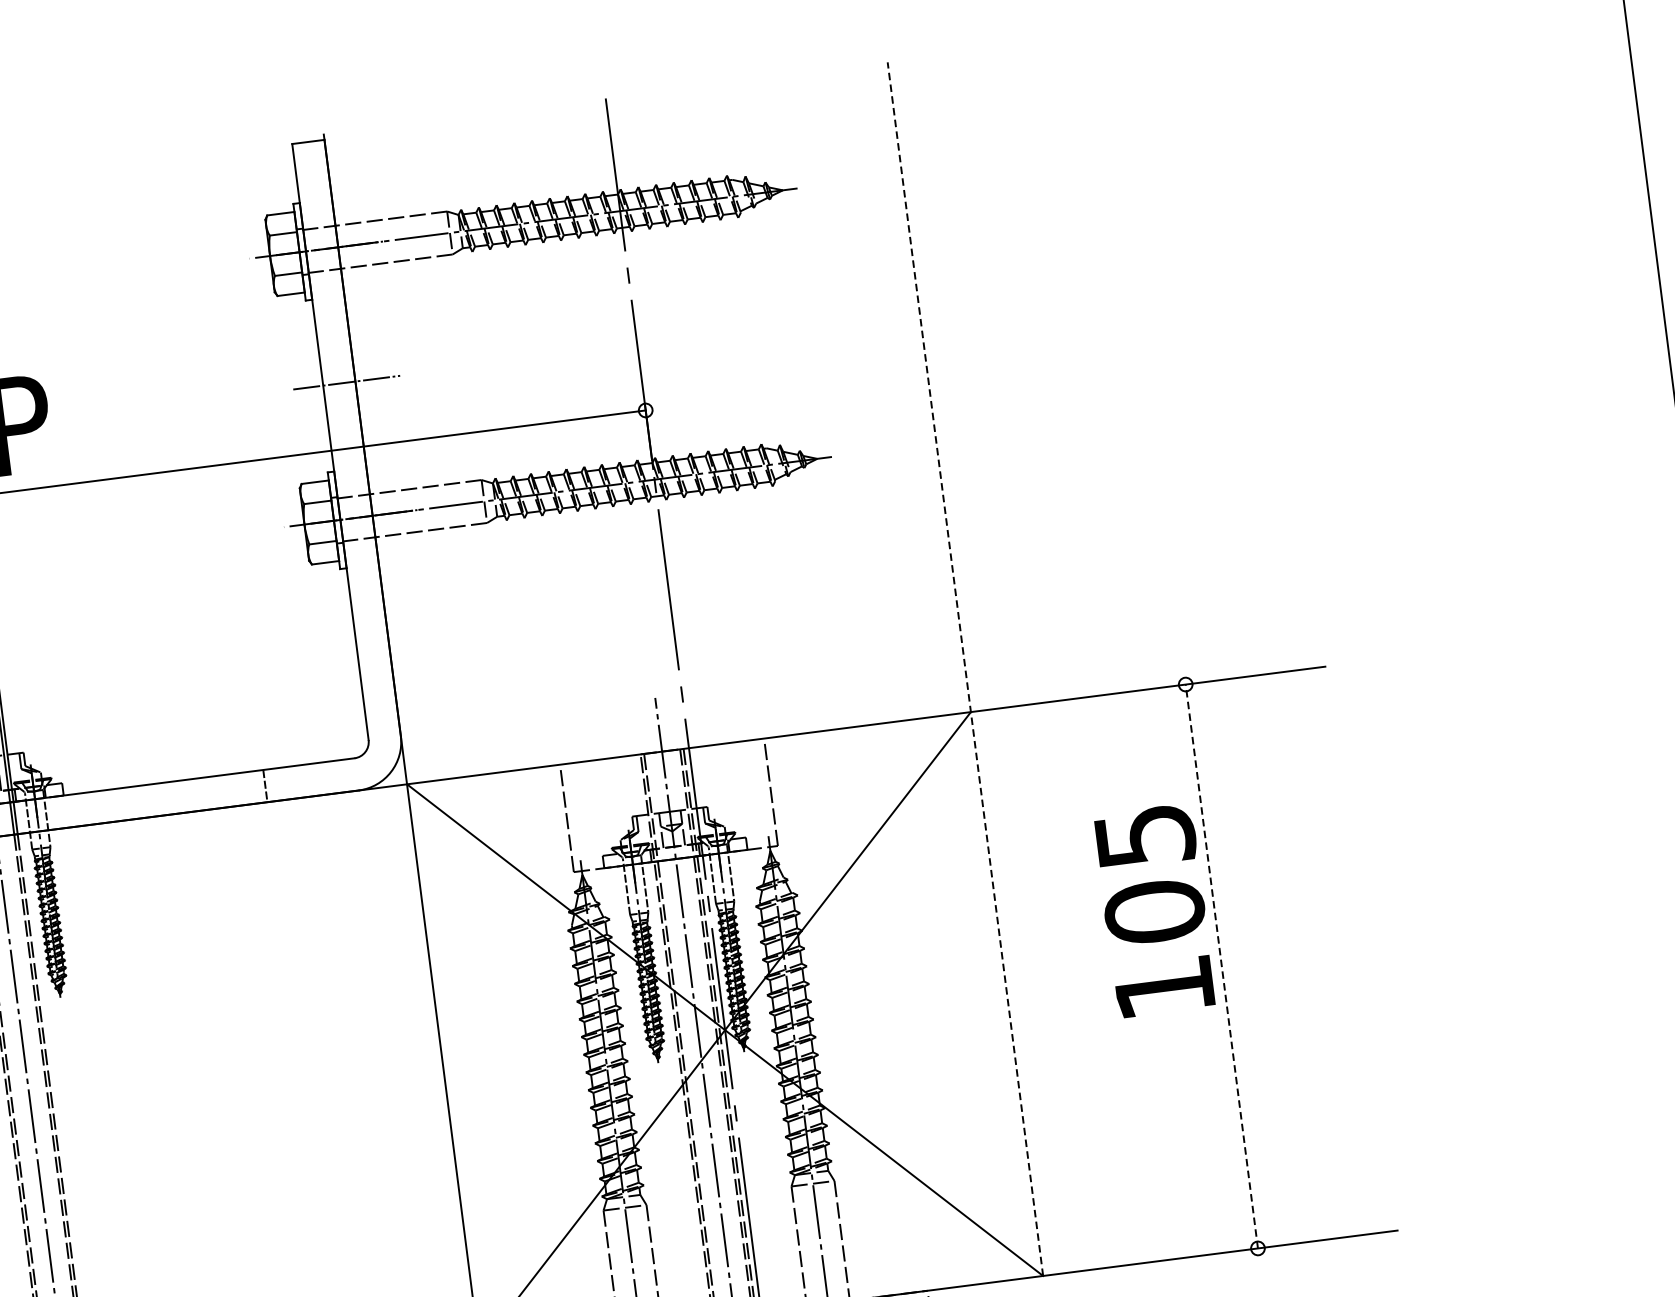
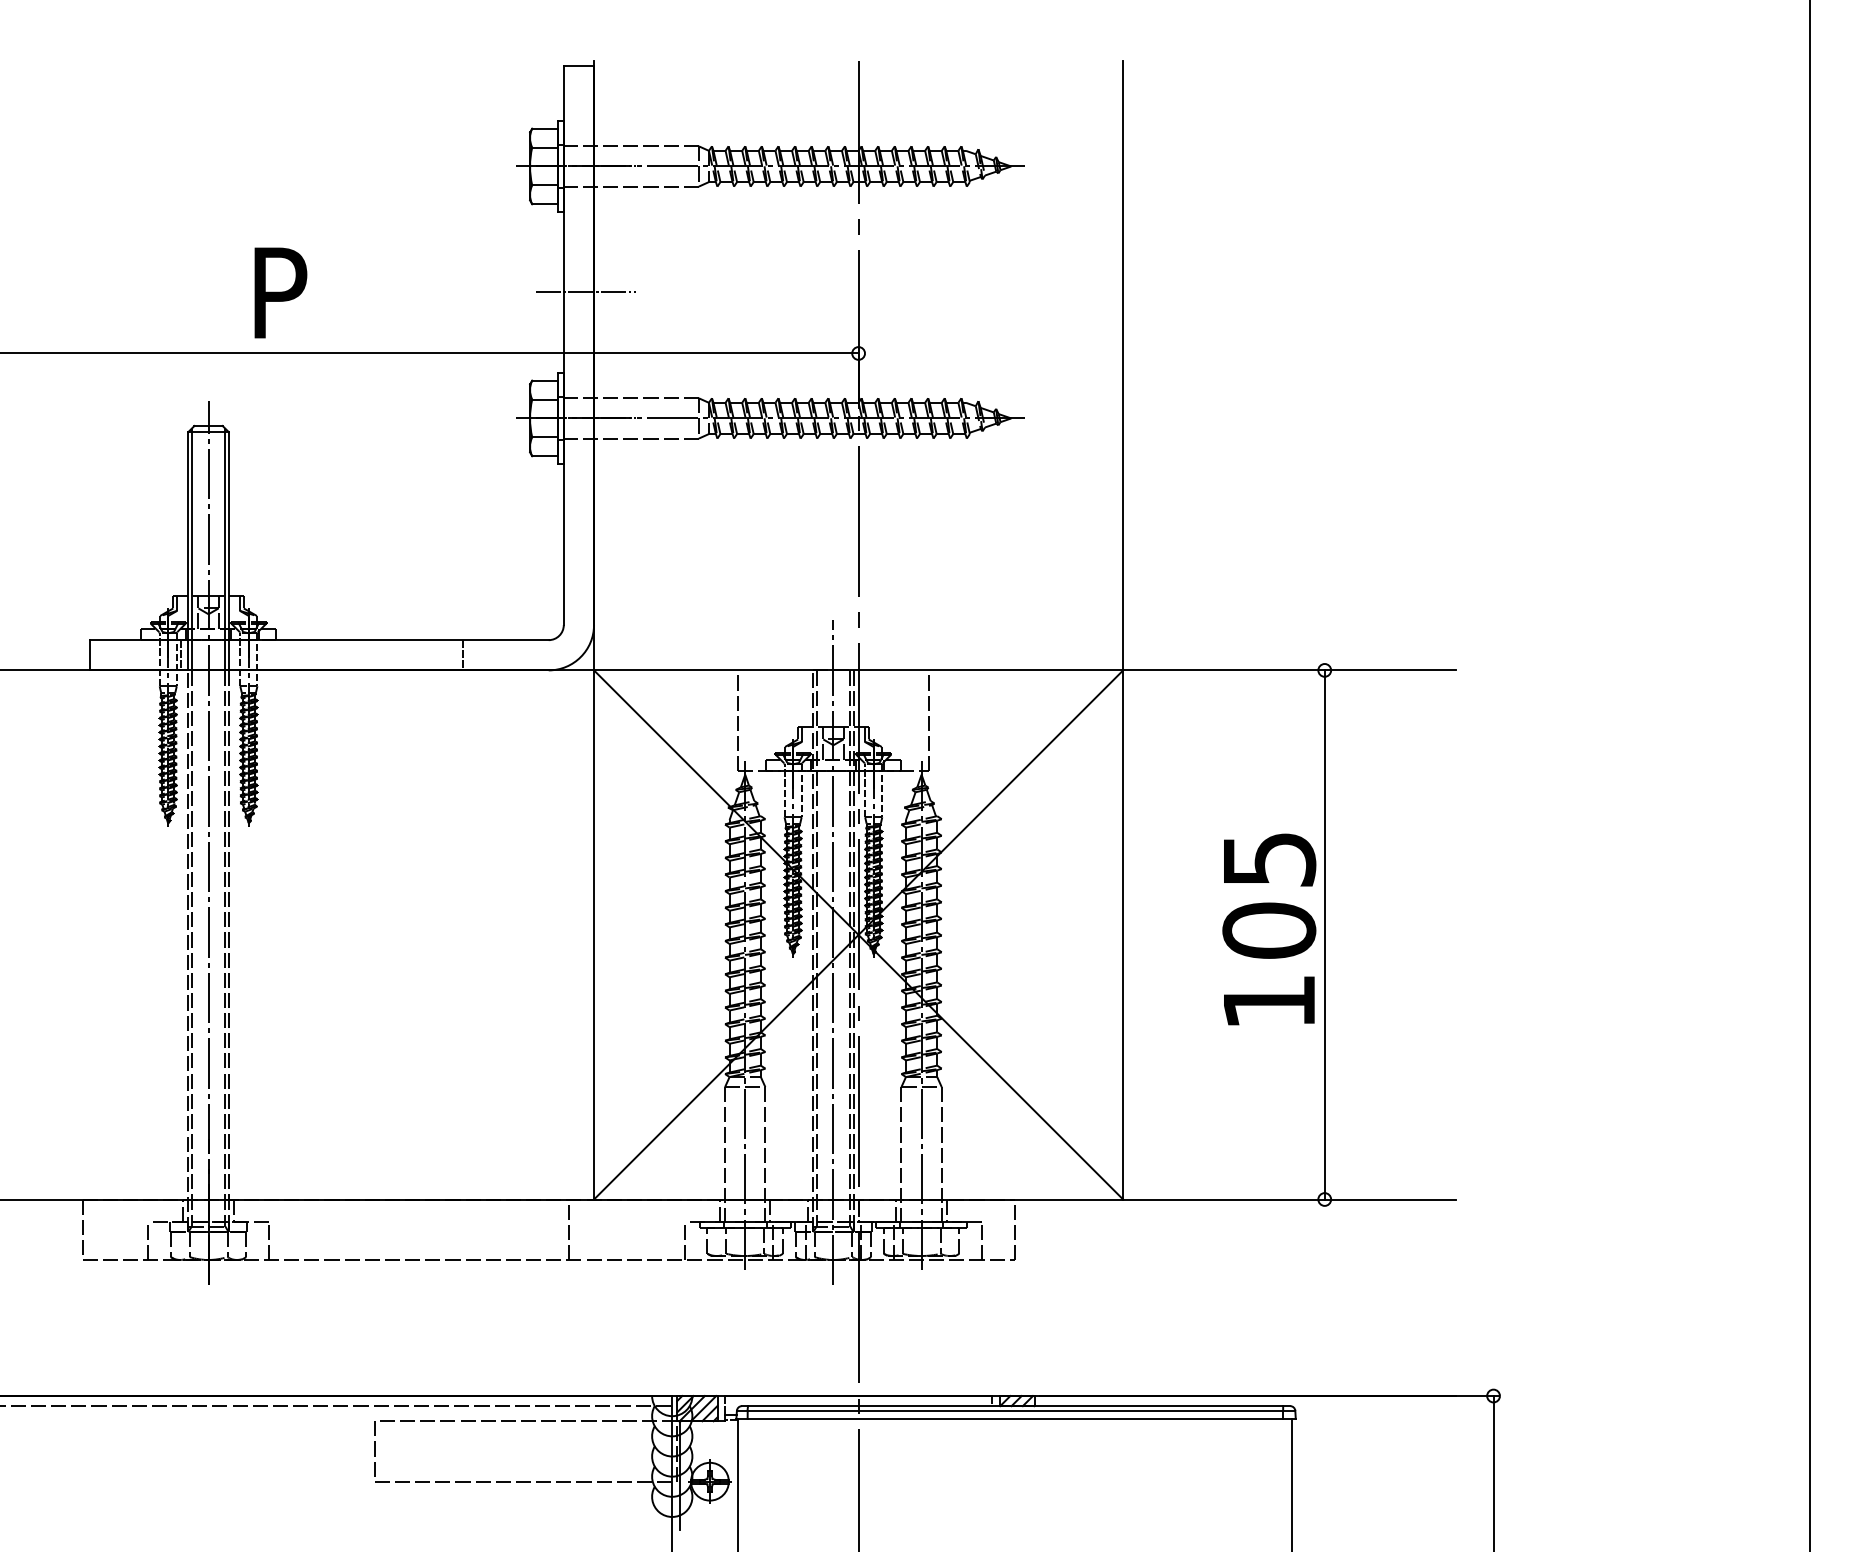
line: (965, 668) -> (1123, 629), dashed -> solid
text: (1154, 910) -> (1269, 929), moved
line: (1221, 966) -> (1324, 934), dashed -> solid

